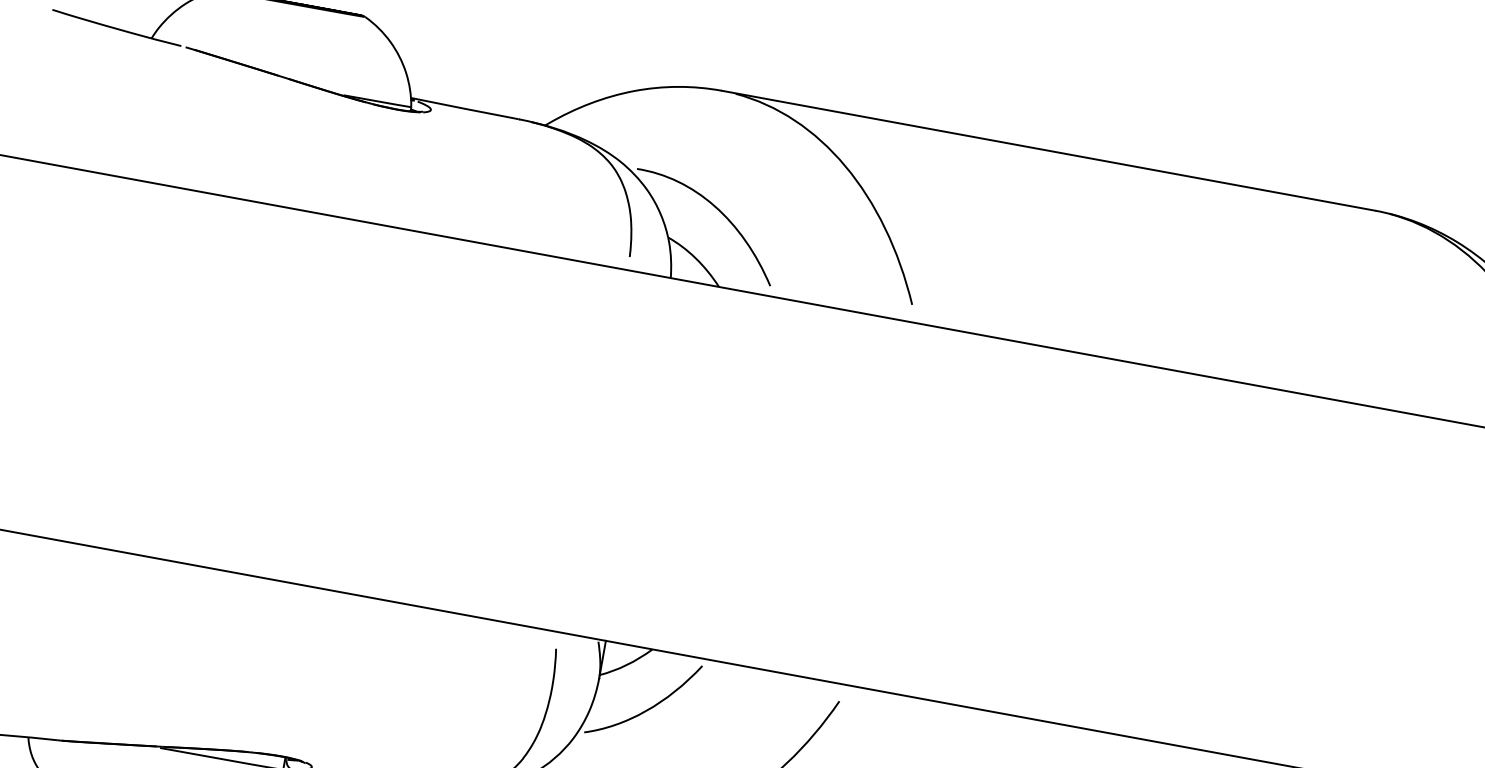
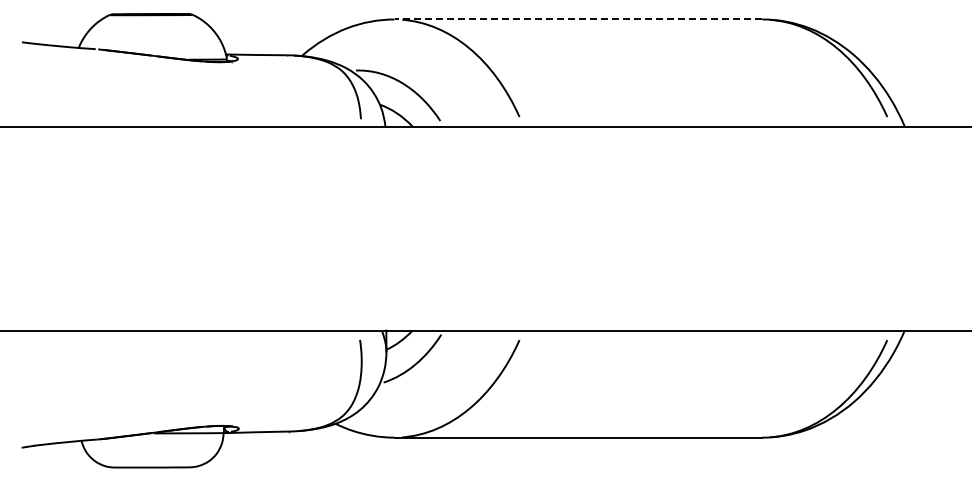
line: (1048, 150) -> (578, 19), solid -> dashed

